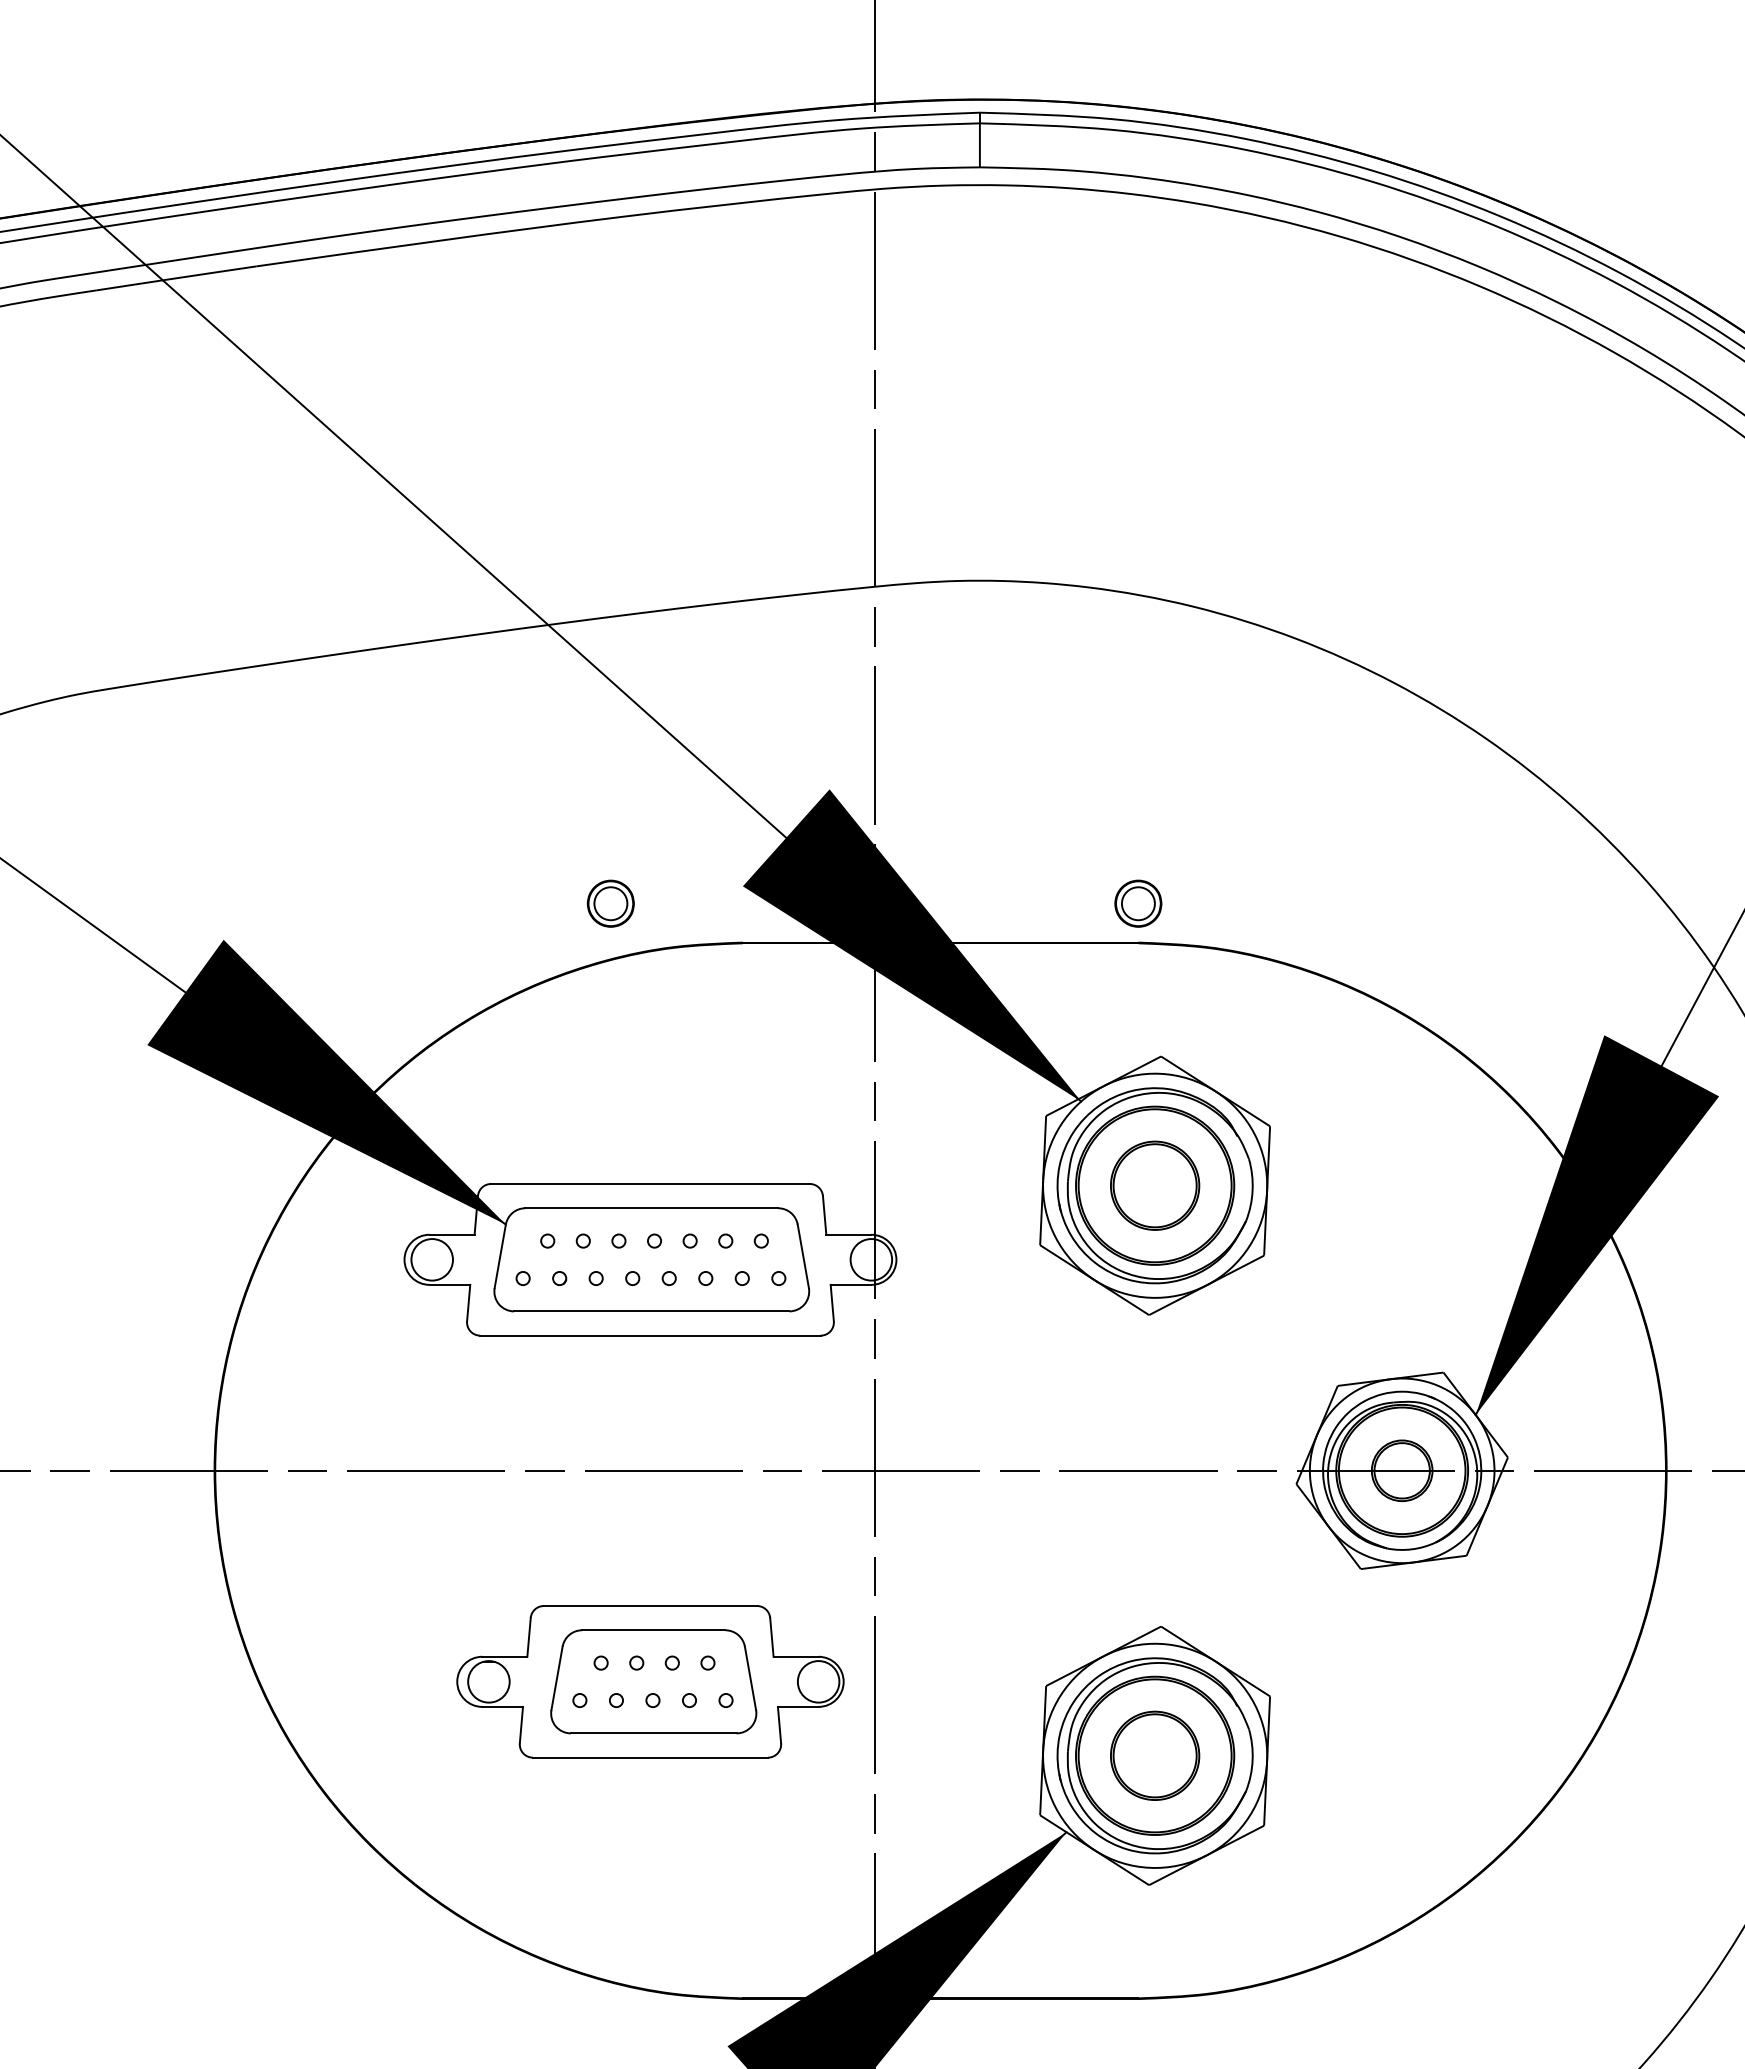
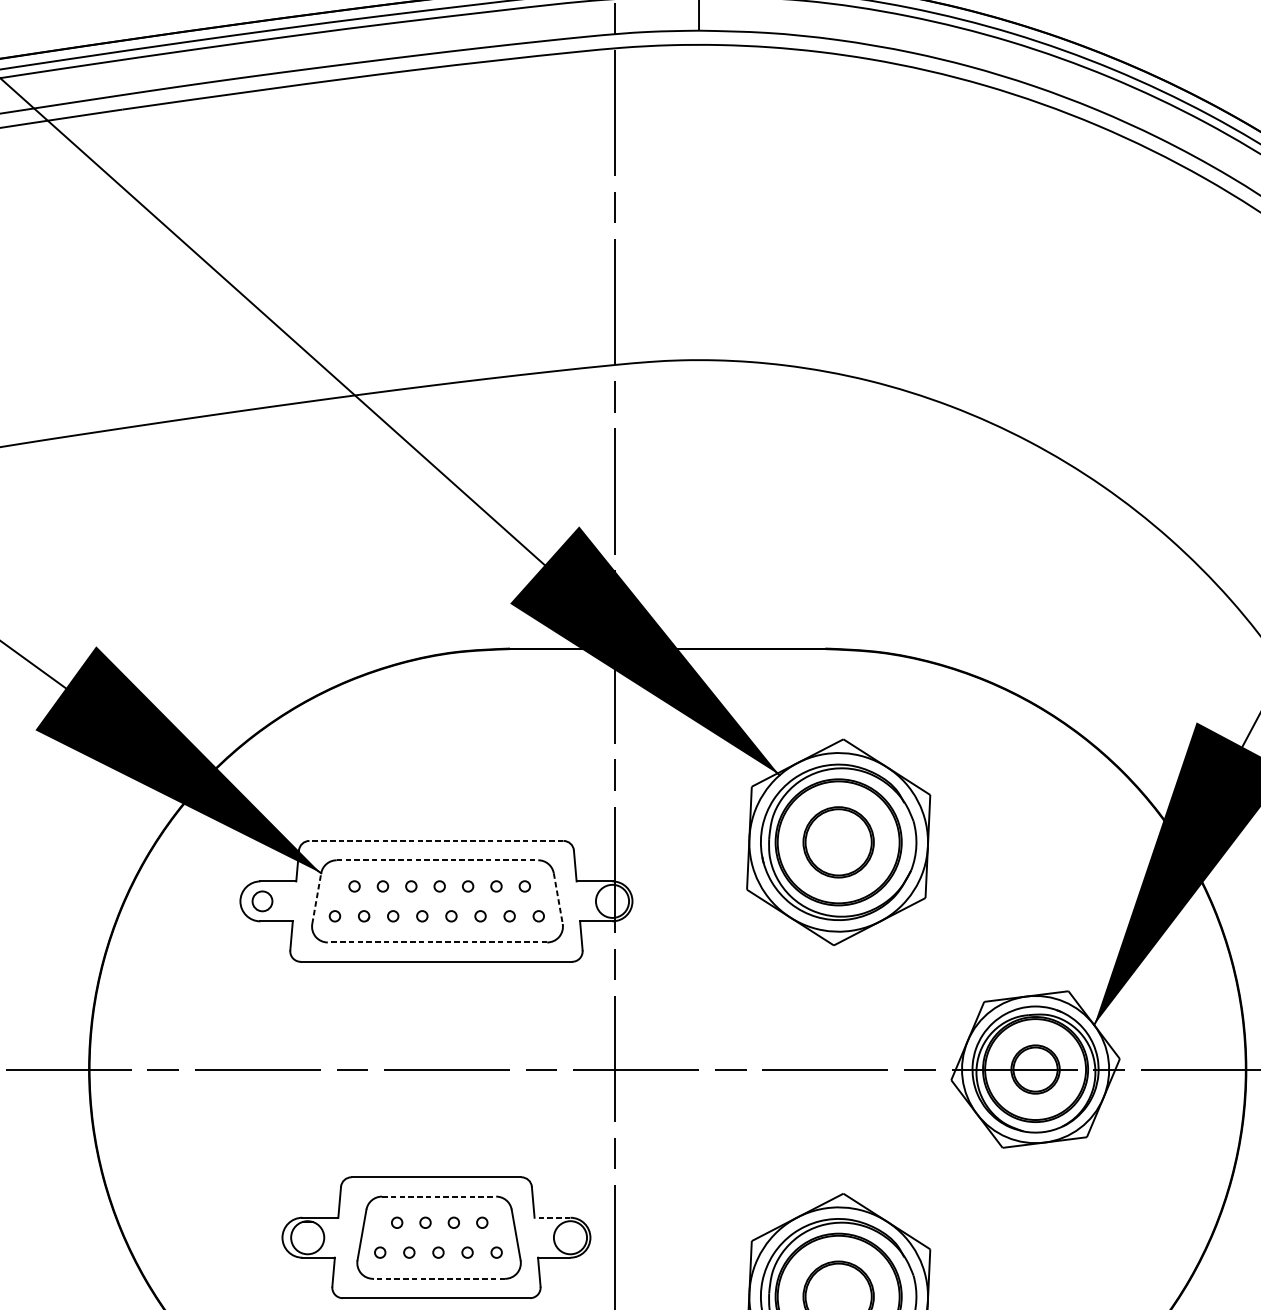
part: (610, 903) -> (404, 617), removed
part: (1138, 903) -> (825, 617), removed
line: (649, 1183) -> (435, 840), solid -> dashed
line: (652, 1208) -> (438, 860), solid -> dashed
line: (500, 1255) -> (316, 897), solid -> dashed
line: (803, 1256) -> (558, 898), solid -> dashed
circle: (431, 1259) -> (261, 901), size x0.6
line: (651, 1311) -> (437, 942), solid -> dashed
line: (653, 1630) -> (438, 1196), solid -> dashed
line: (796, 1656) -> (552, 1217), solid -> dashed
line: (653, 1733) -> (438, 1278), solid -> dashed

